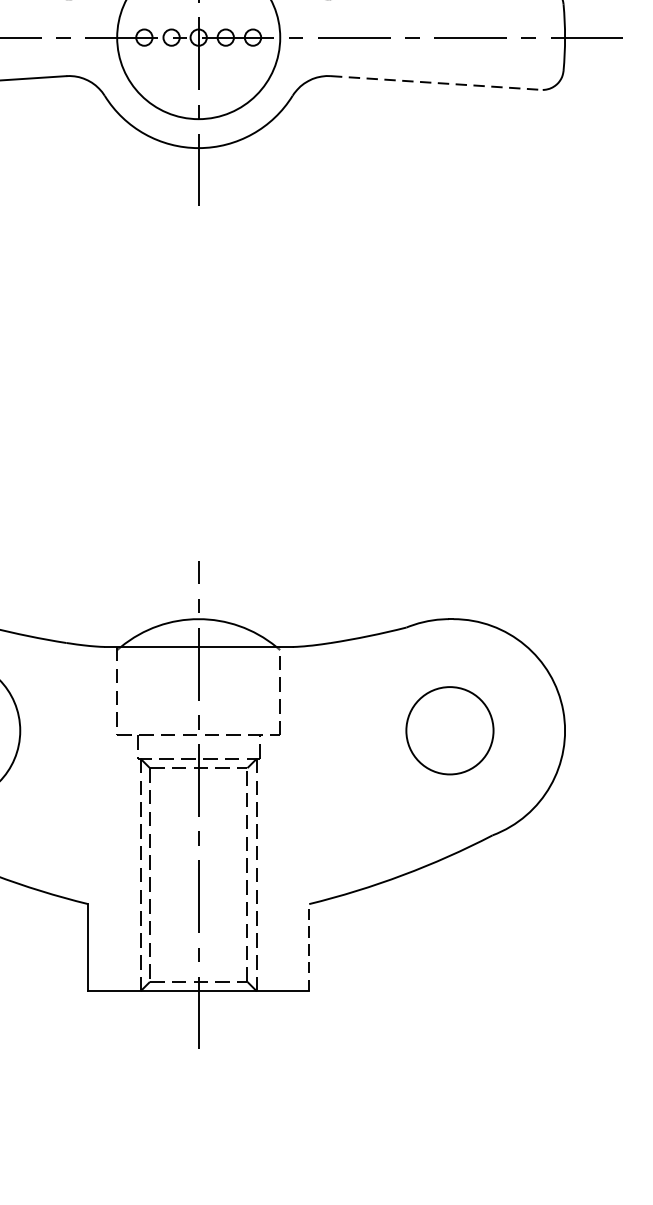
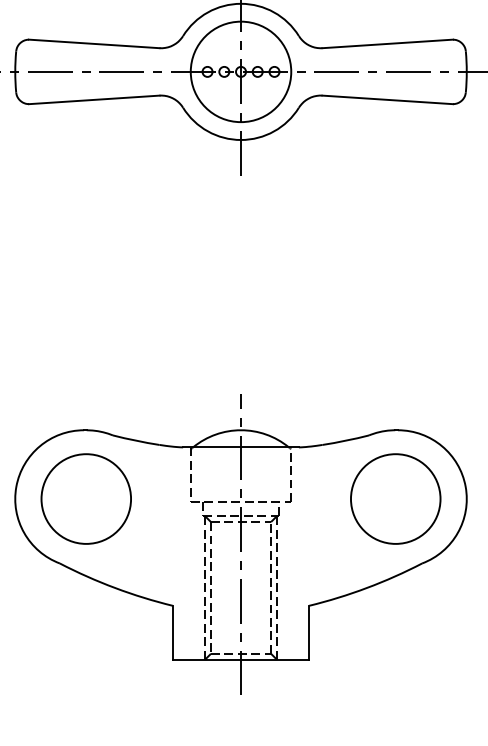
line: (438, 82) -> (388, 99), dashed -> solid
part: (449, 729) -> (395, 498), size x1.67
line: (309, 947) -> (309, 632), dashed -> solid

